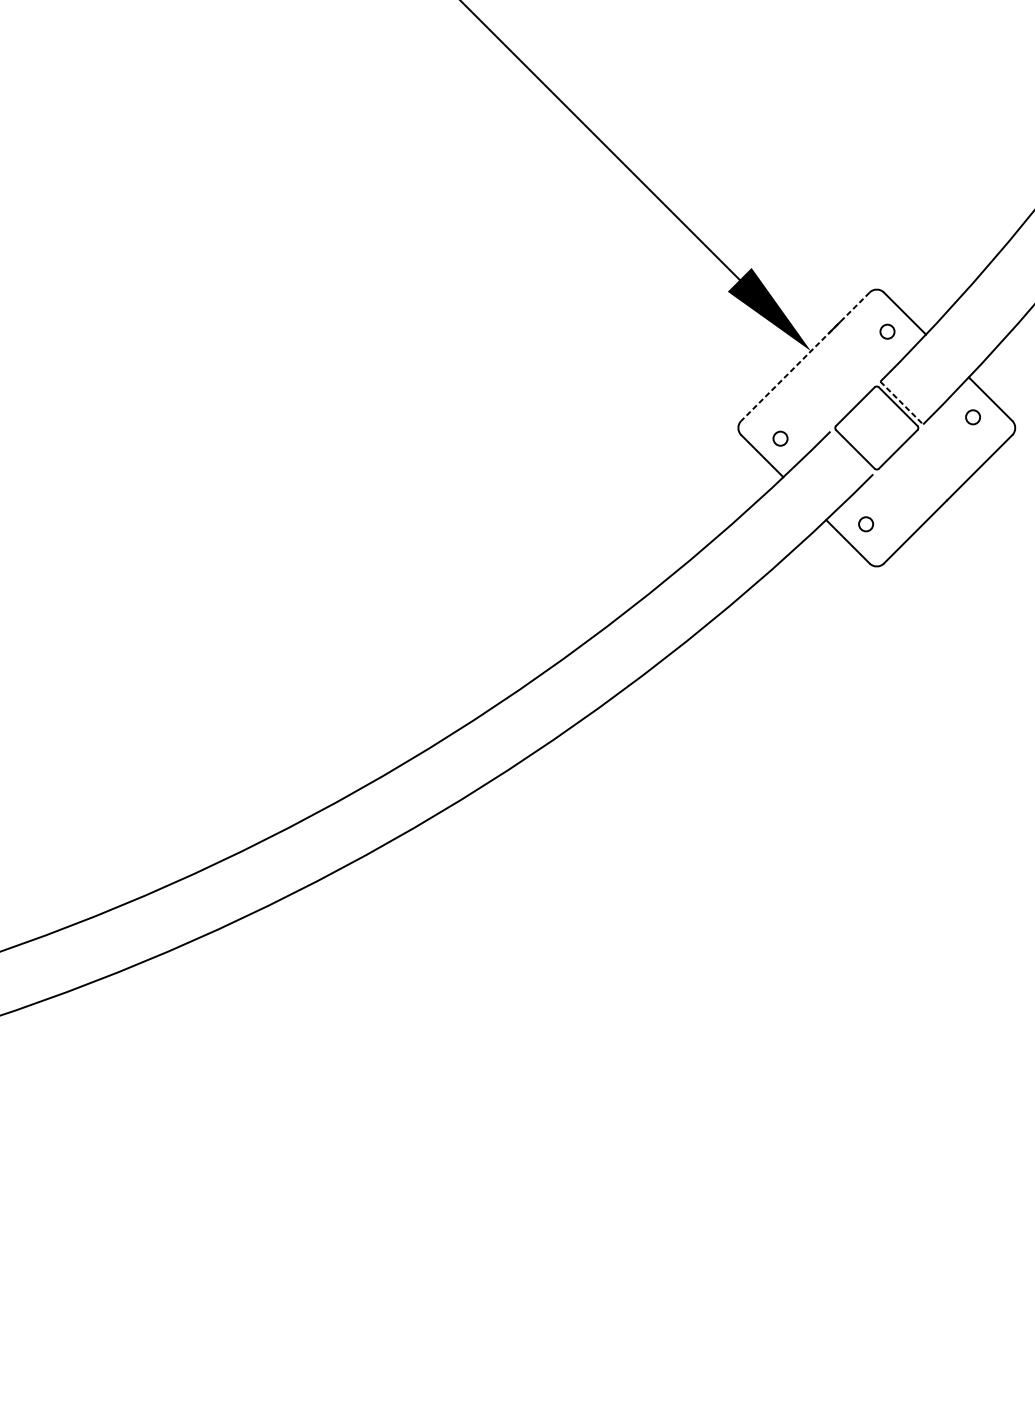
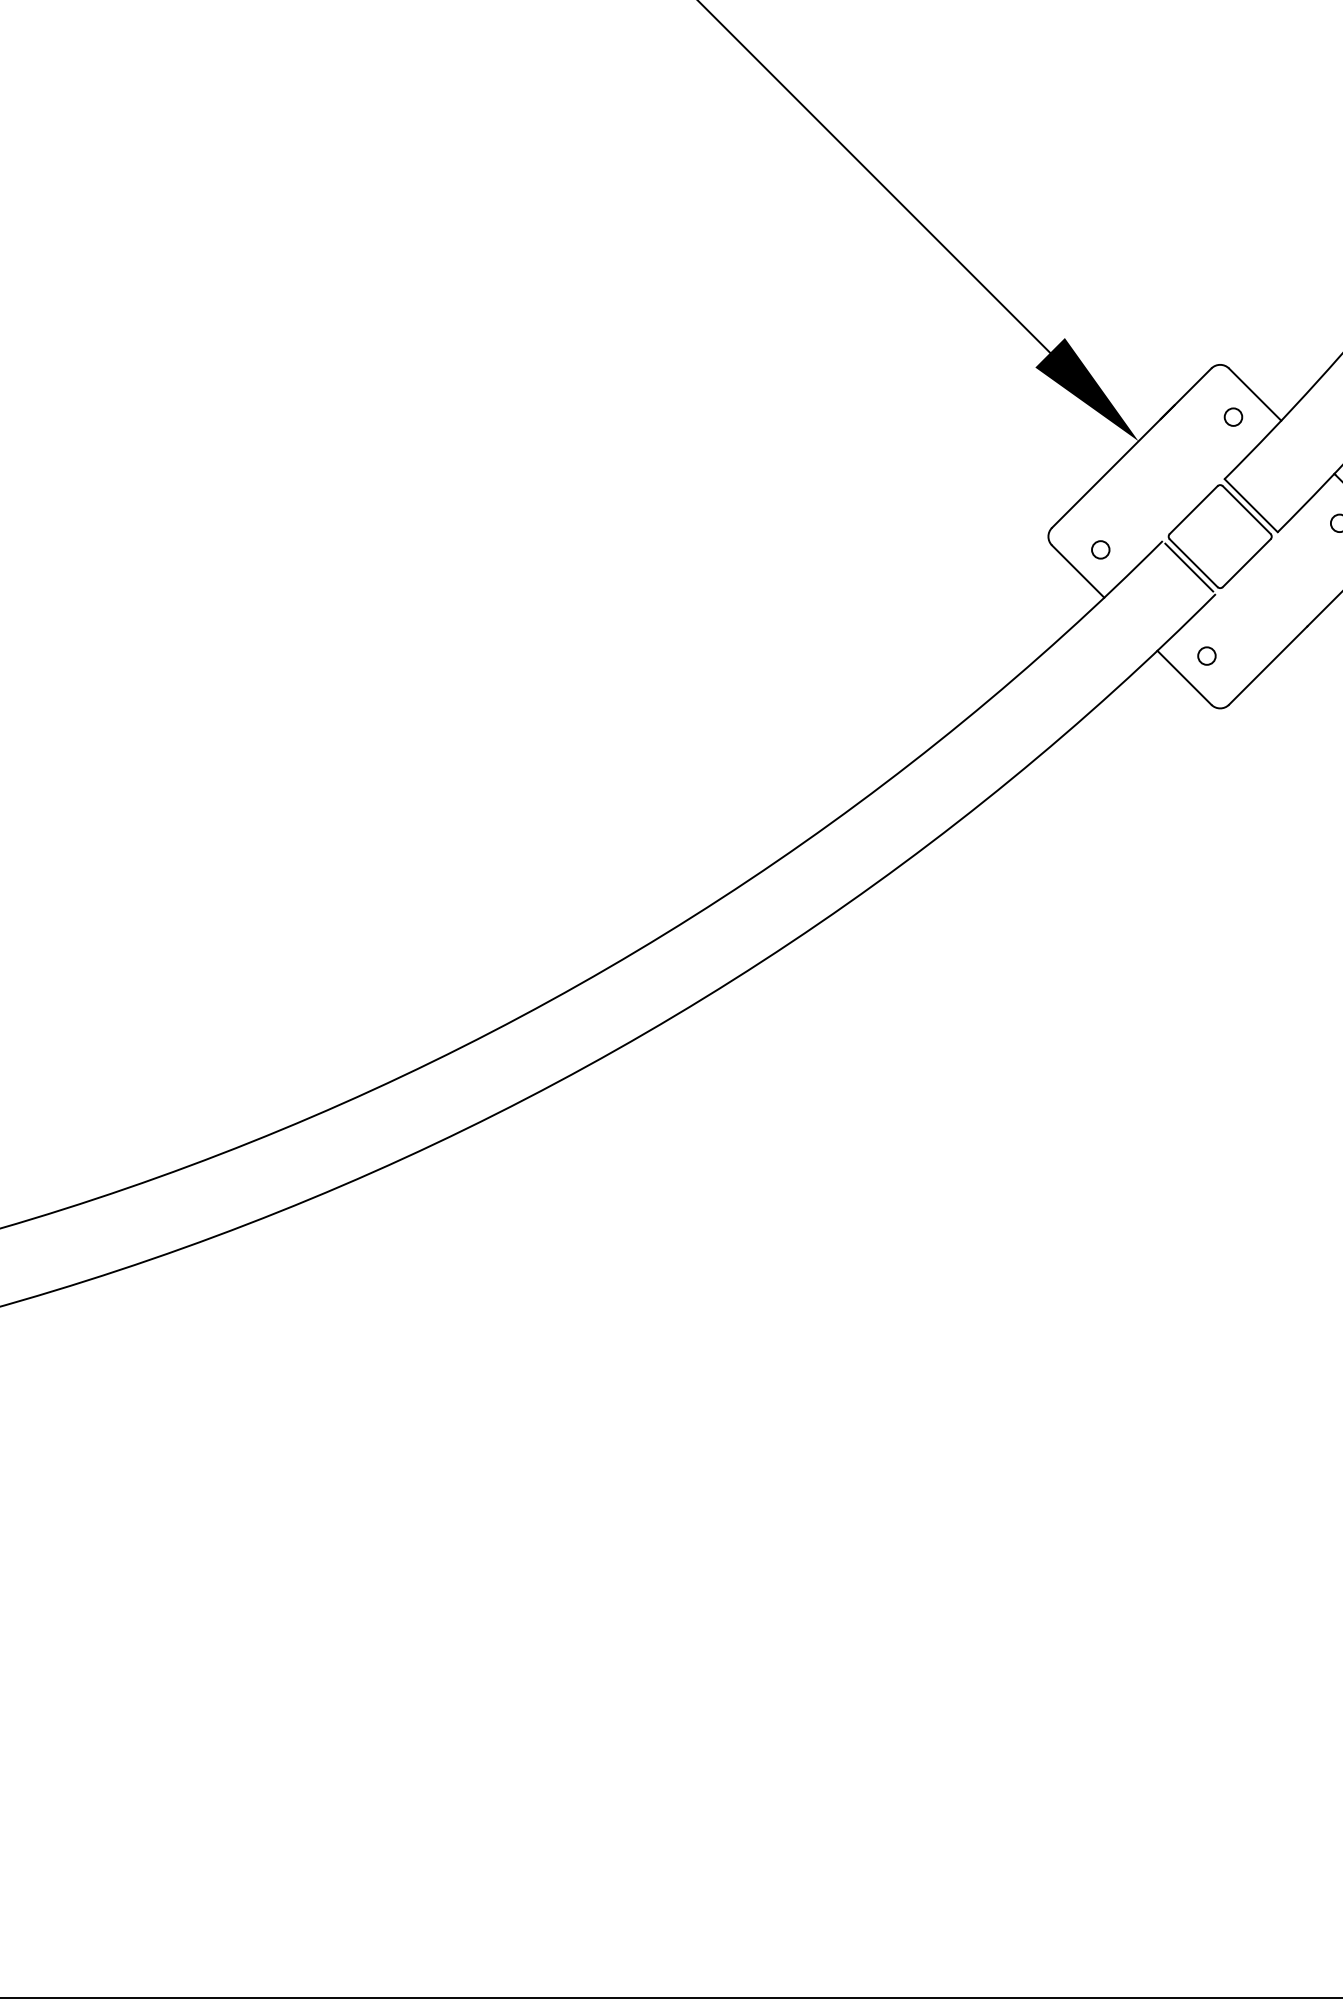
line: (805, 356) -> (1131, 448), dashed -> solid
line: (902, 402) -> (1251, 505), dashed -> solid
line: (852, 452) -> (1189, 567), added

